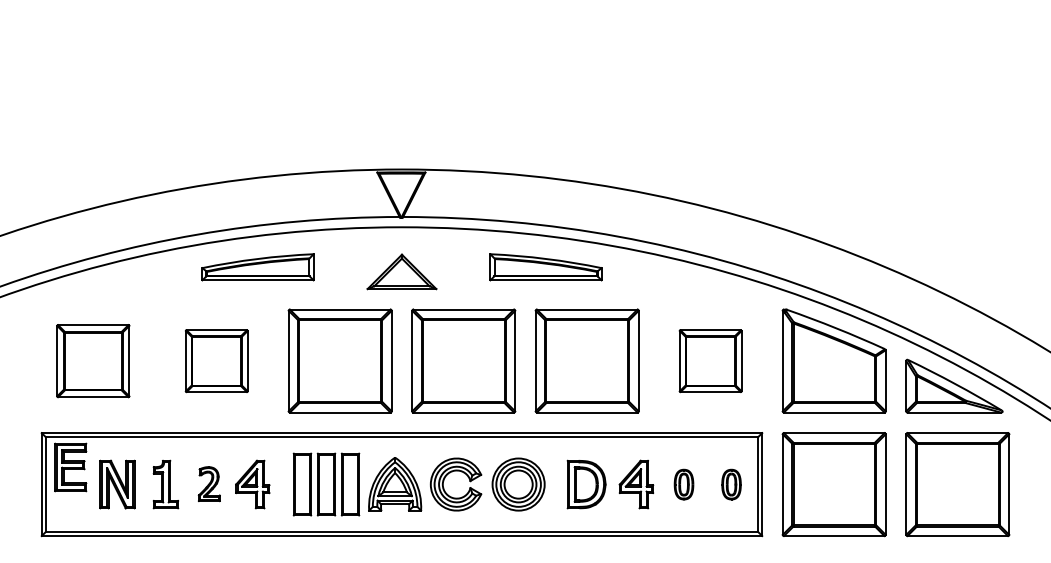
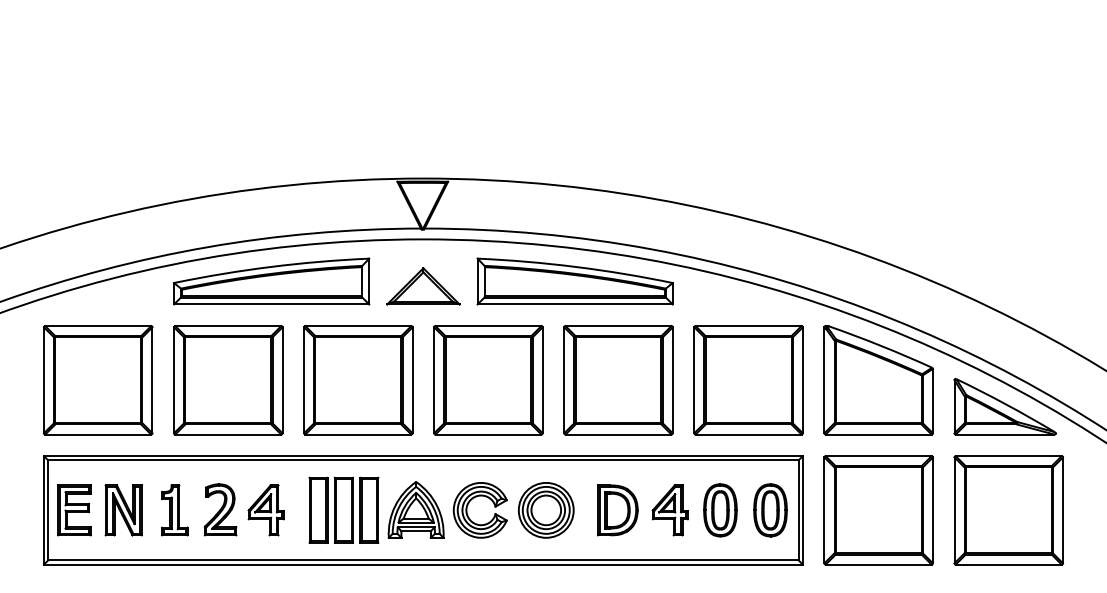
part: (257, 267) -> (271, 281), size x1.67
part: (545, 267) -> (574, 281), size x1.67
part: (93, 361) -> (98, 380), size x1.43
part: (216, 361) -> (228, 380), size x1.67
part: (710, 361) -> (748, 380), size x1.67
part: (70, 467) -> (74, 510), moved
part: (209, 483) -> (220, 509), size x1.43
part: (684, 484) -> (720, 510), size x1.67
part: (731, 484) -> (770, 510), size x1.67

